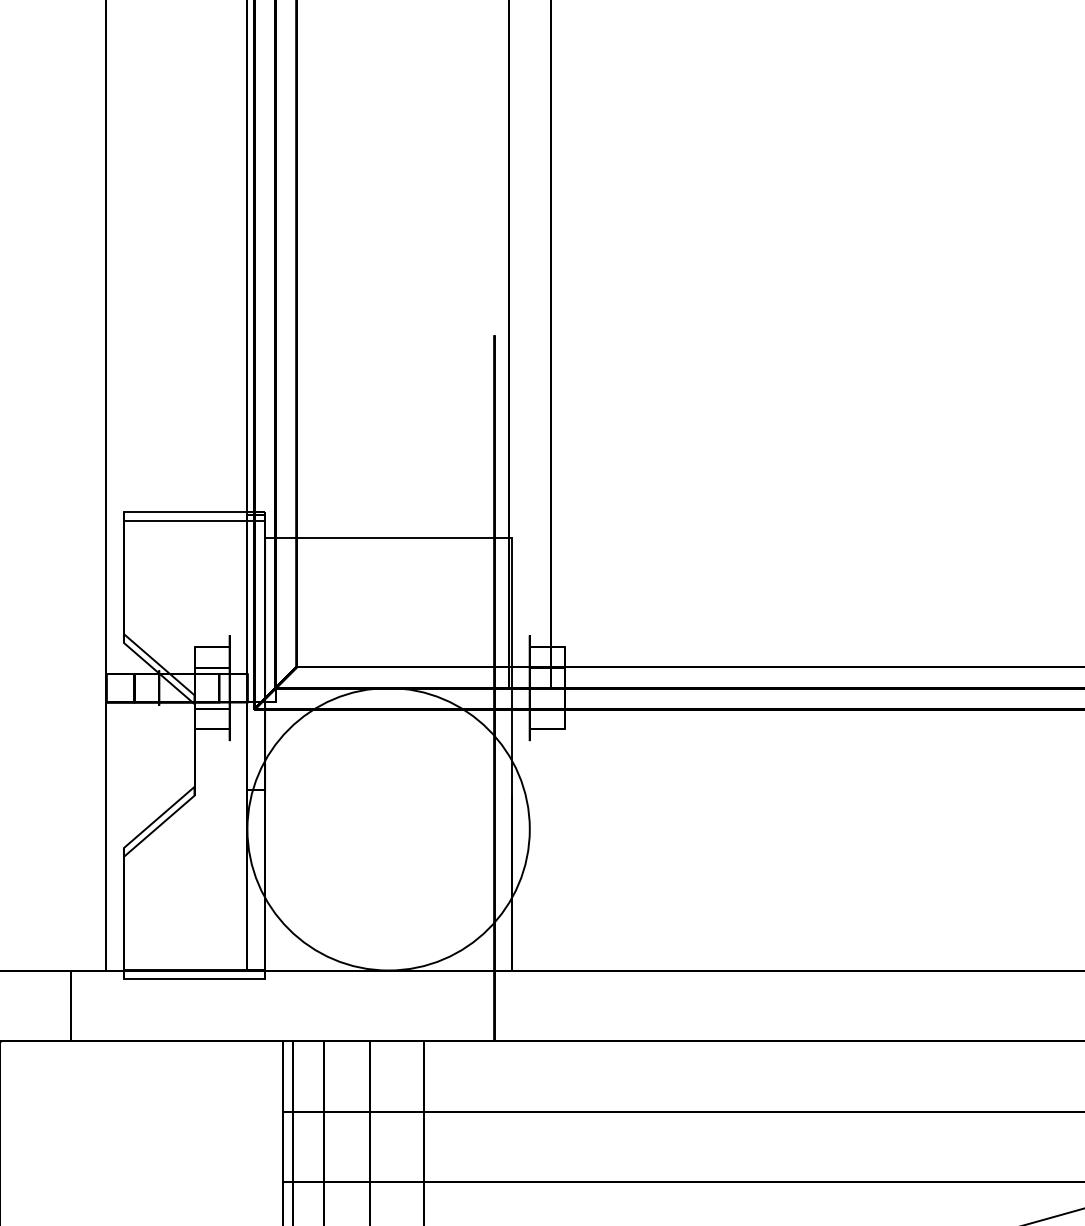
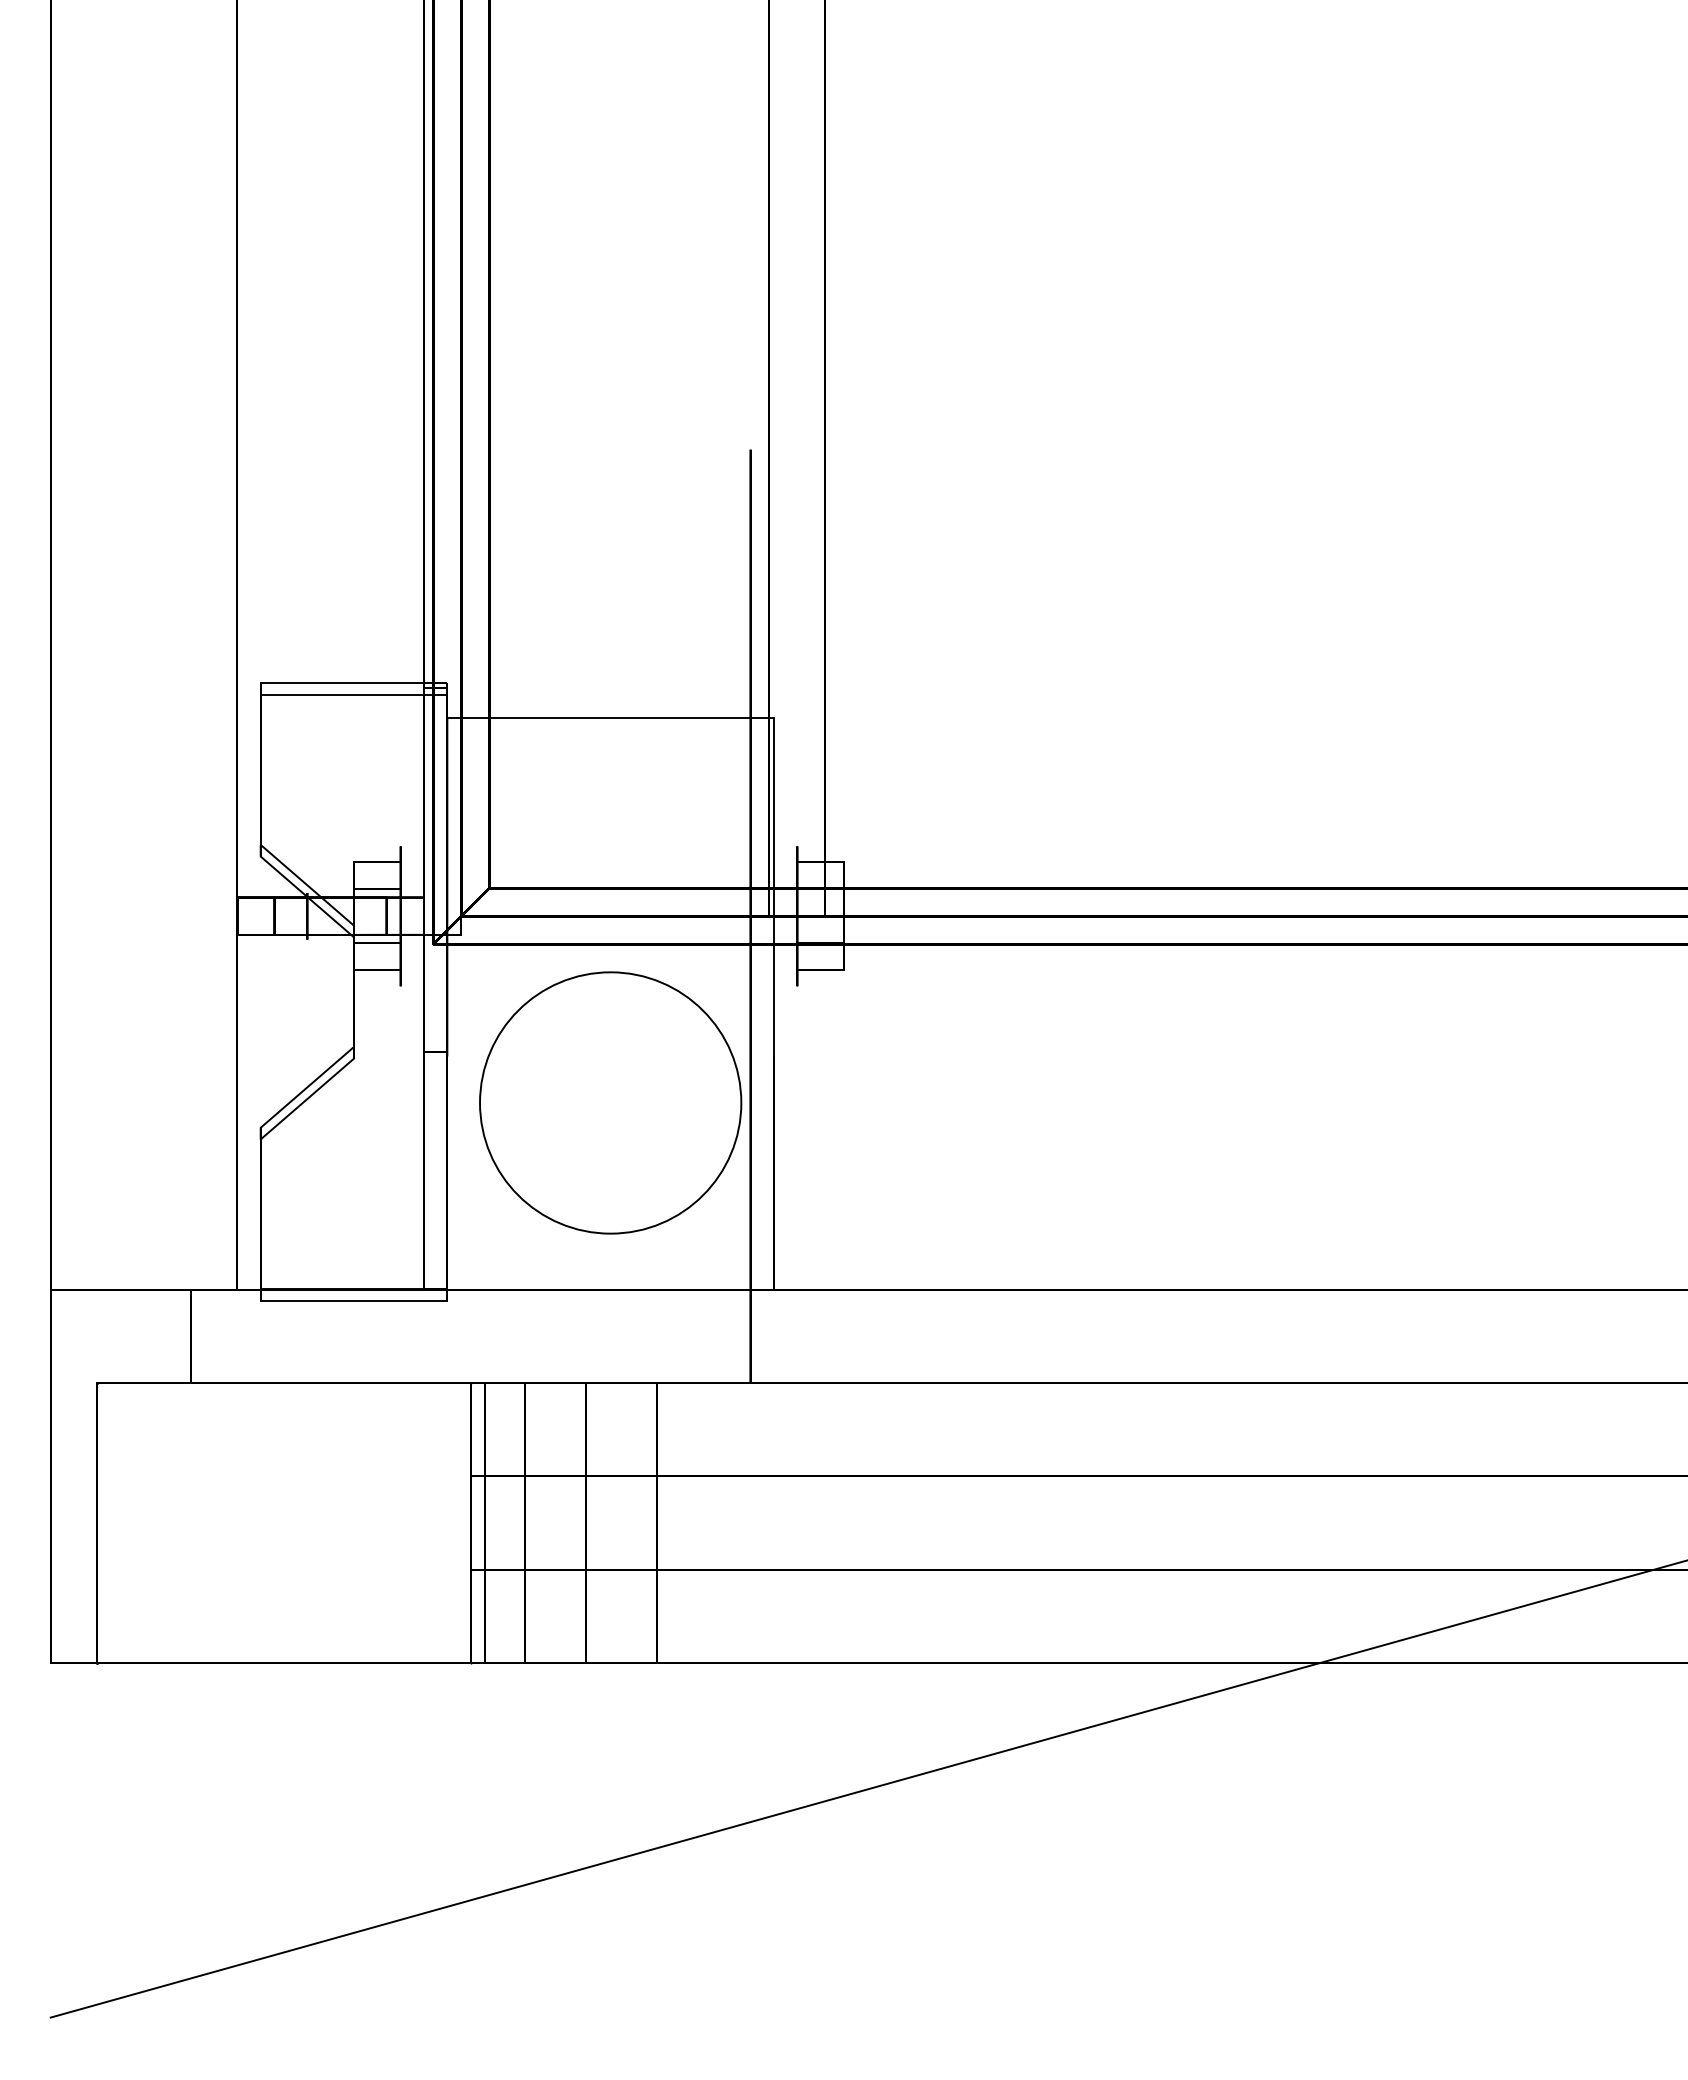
circle: (388, 828) -> (610, 1102), size x0.7

